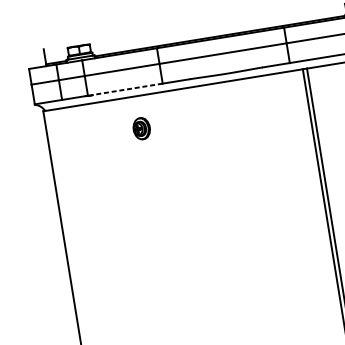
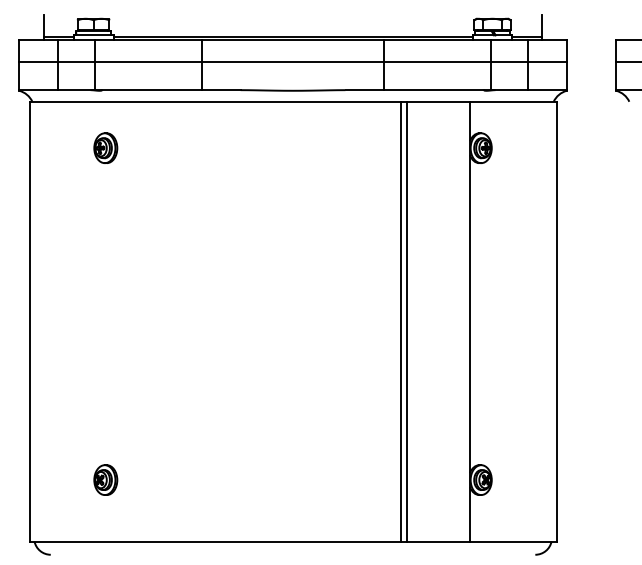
line: (125, 89) -> (148, 90), dashed -> solid
part: (141, 128) -> (105, 147), moved

